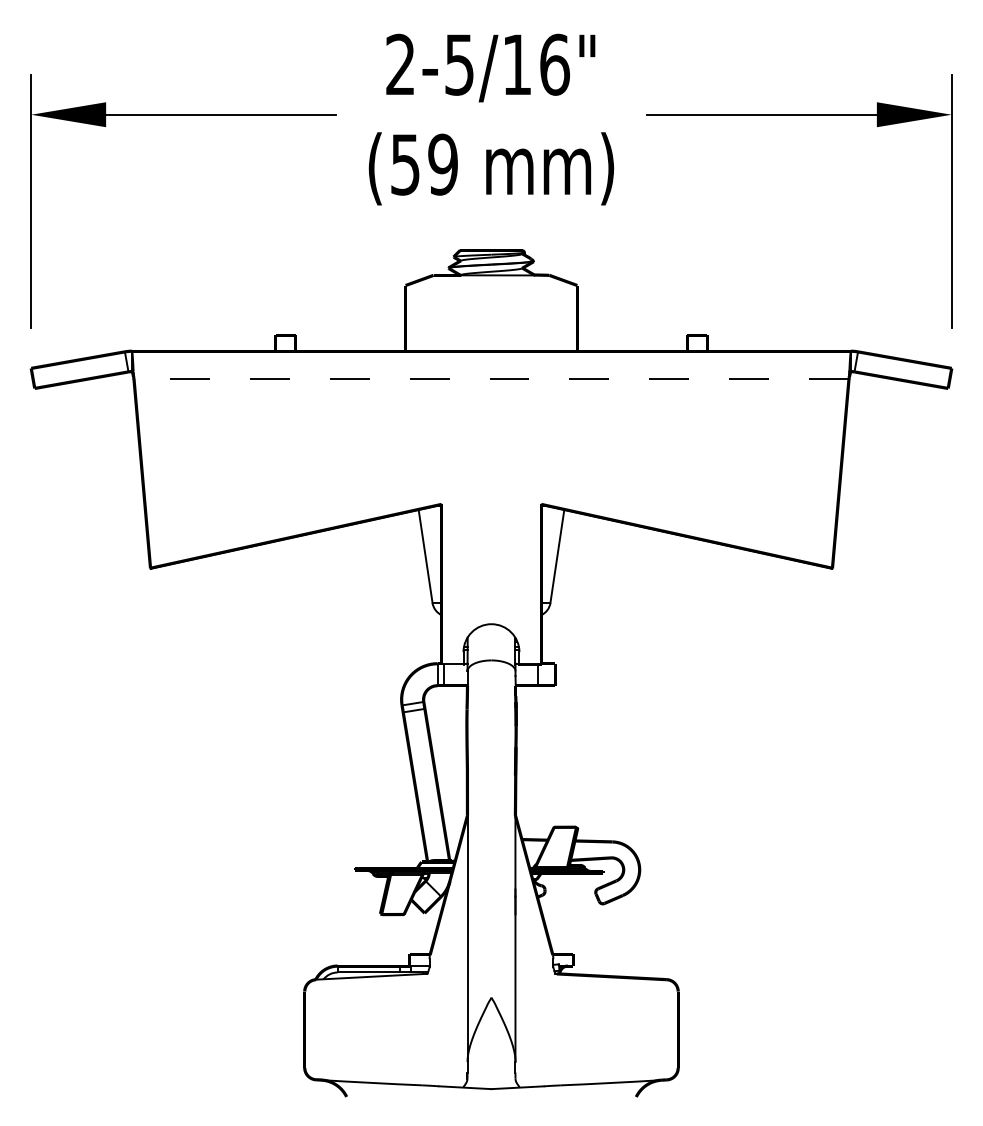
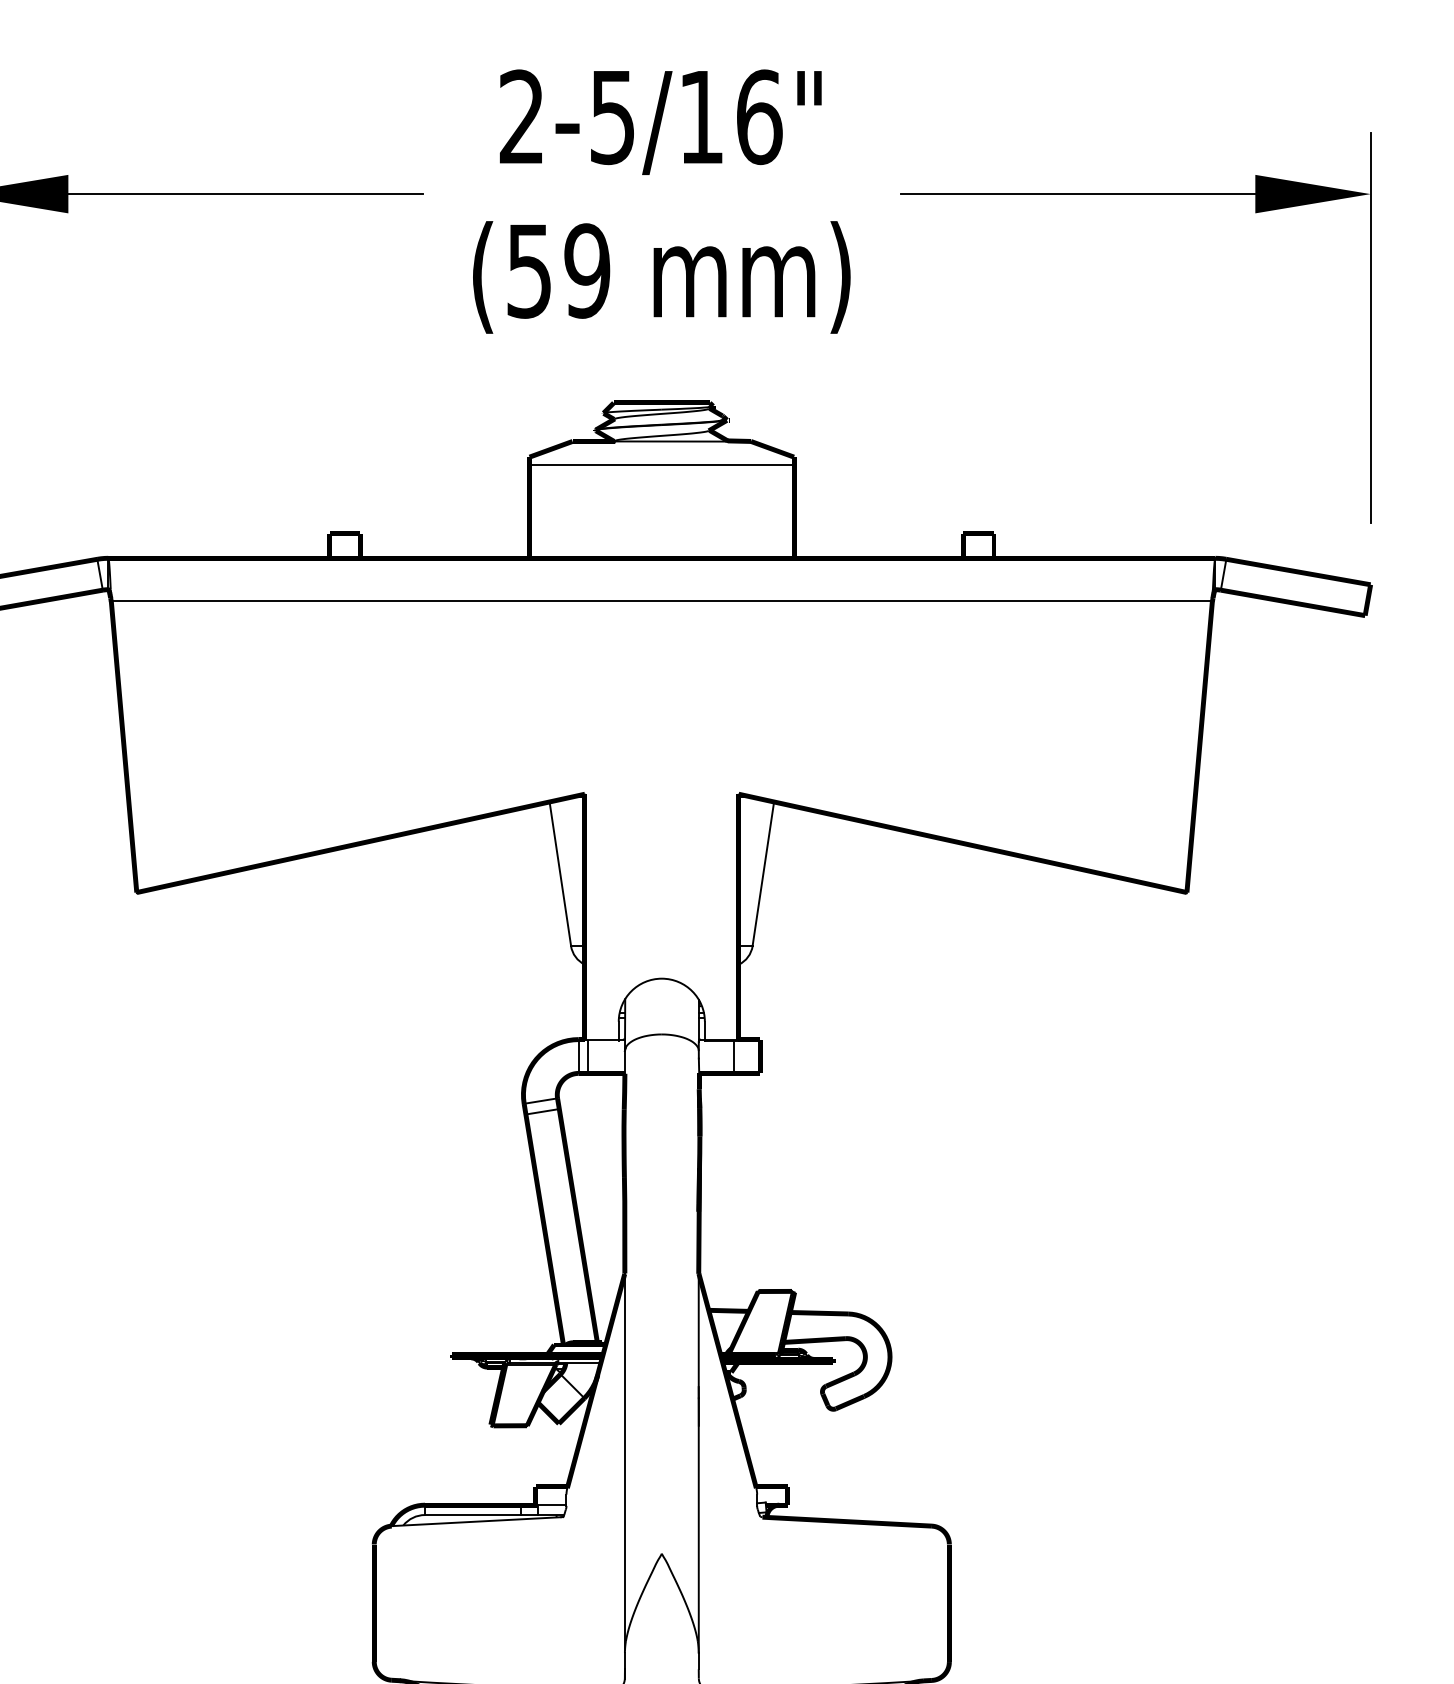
line: (491, 290) -> (661, 464), added
line: (491, 379) -> (661, 601), dashed -> solid

